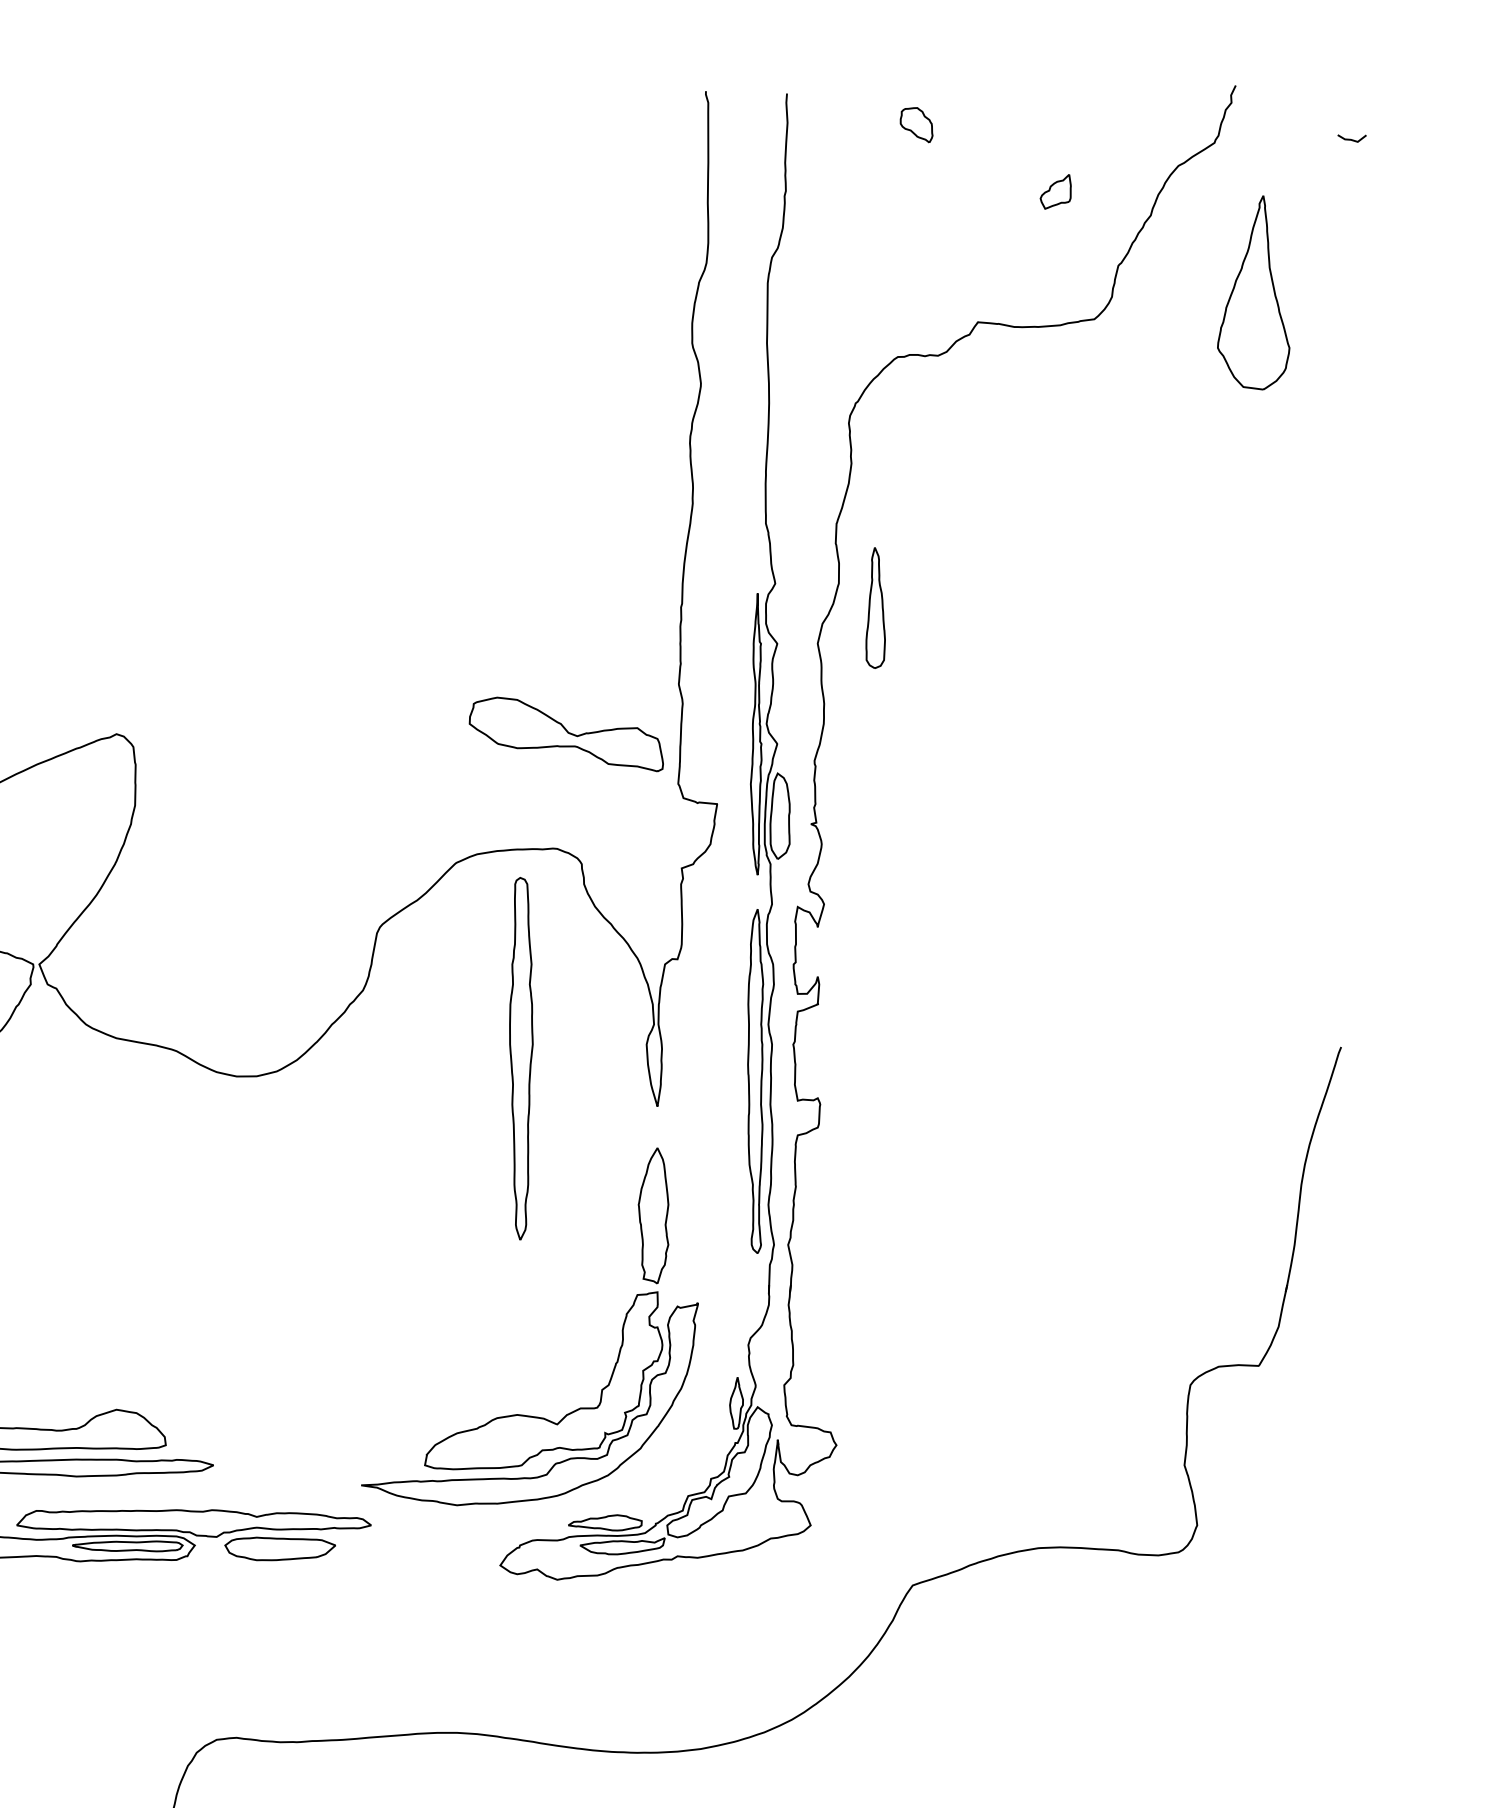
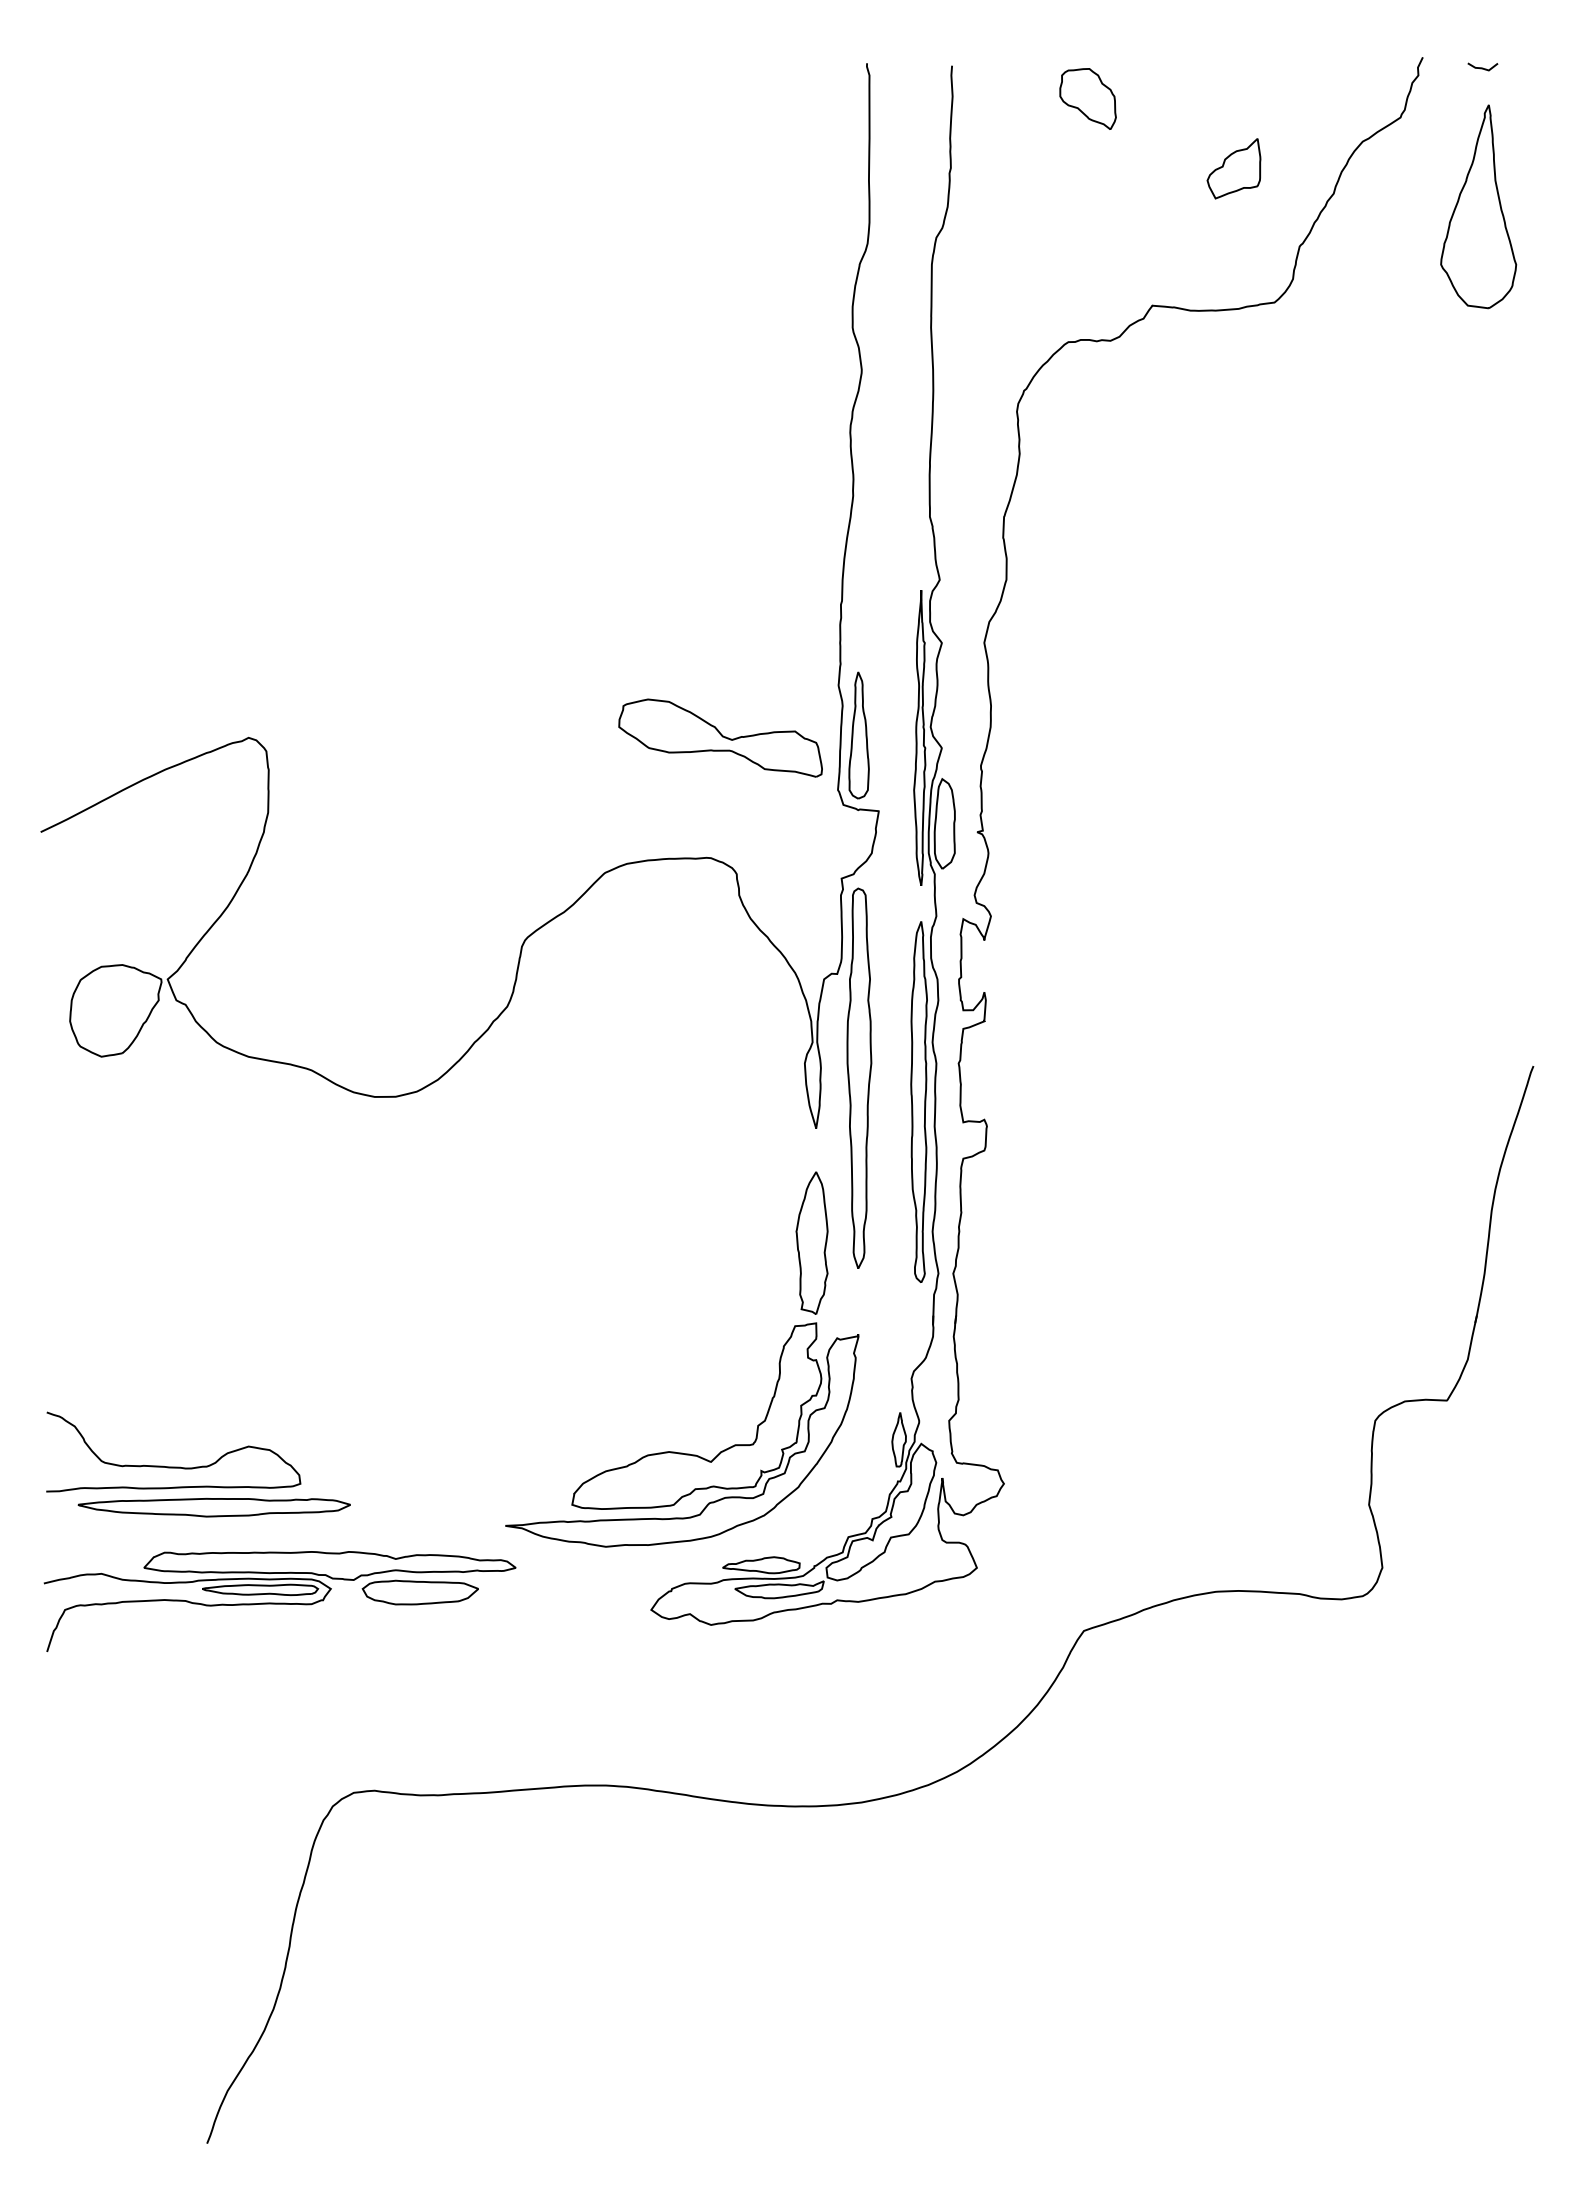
part: (916, 124) -> (1087, 98), size x1.67
line: (1351, 139) -> (1482, 67), moved
part: (1055, 191) -> (1233, 168), size x1.67
part: (1253, 292) -> (1478, 206), moved
part: (875, 608) -> (858, 735), moved
part: (521, 1057) -> (859, 1077), moved

